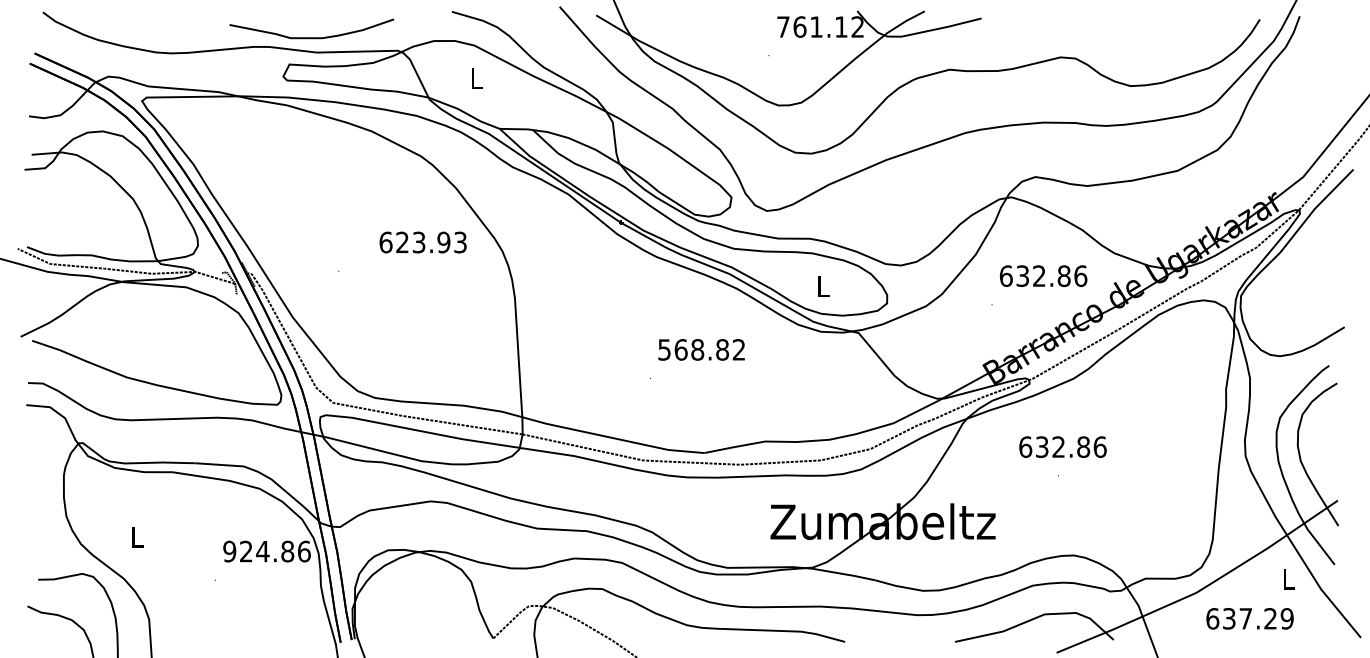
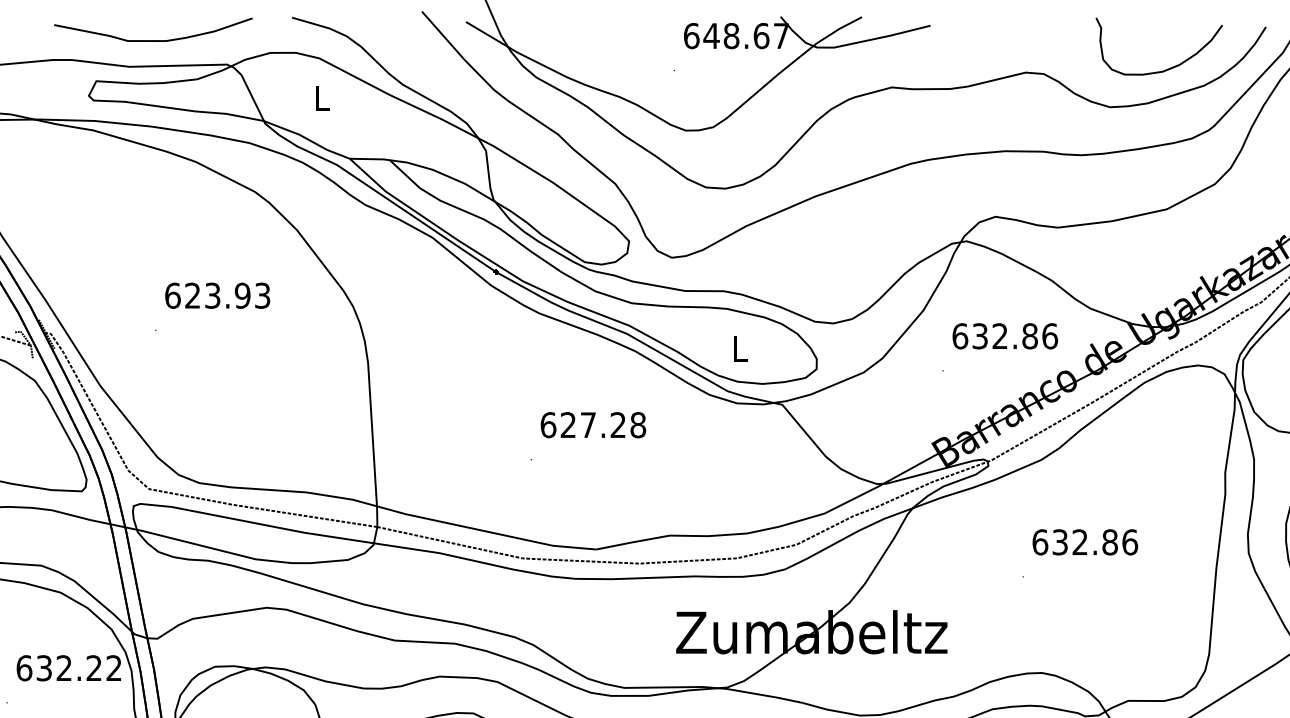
text: (820, 26) -> (736, 35), 761.12 -> 648.67
curve: (311, 37) -> (153, 40), moved
curve: (1176, 54) -> (1165, 69), added
text: (422, 242) -> (216, 295), moved
text: (701, 349) -> (592, 424), 568.82 -> 627.28
text: (1062, 446) -> (1084, 541), moved
text: (266, 551) -> (68, 668), 924.86 -> 632.22

